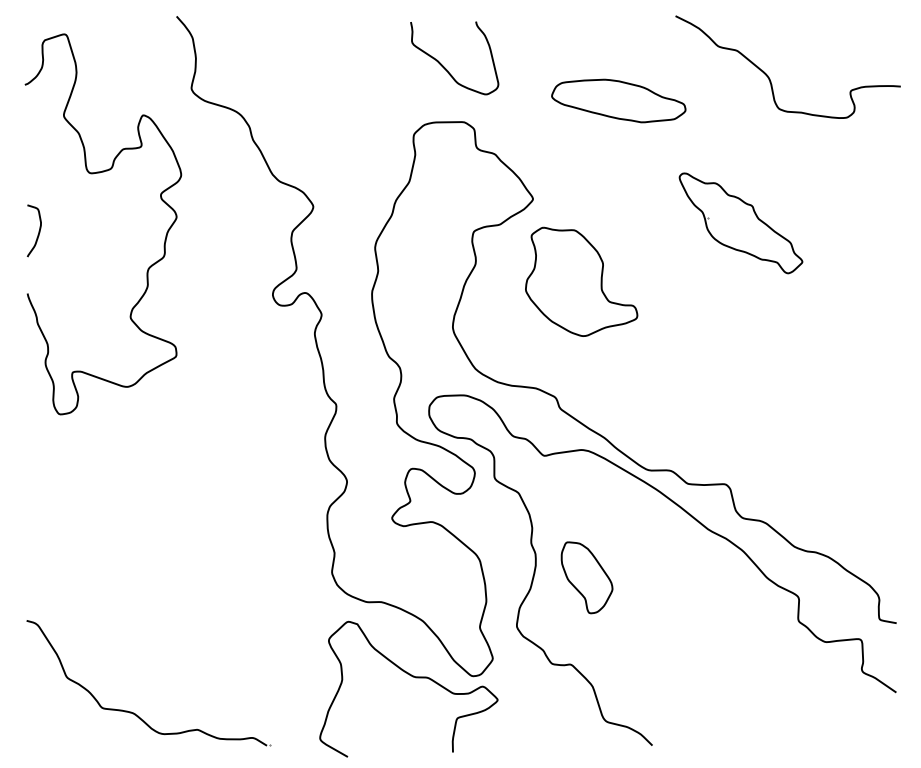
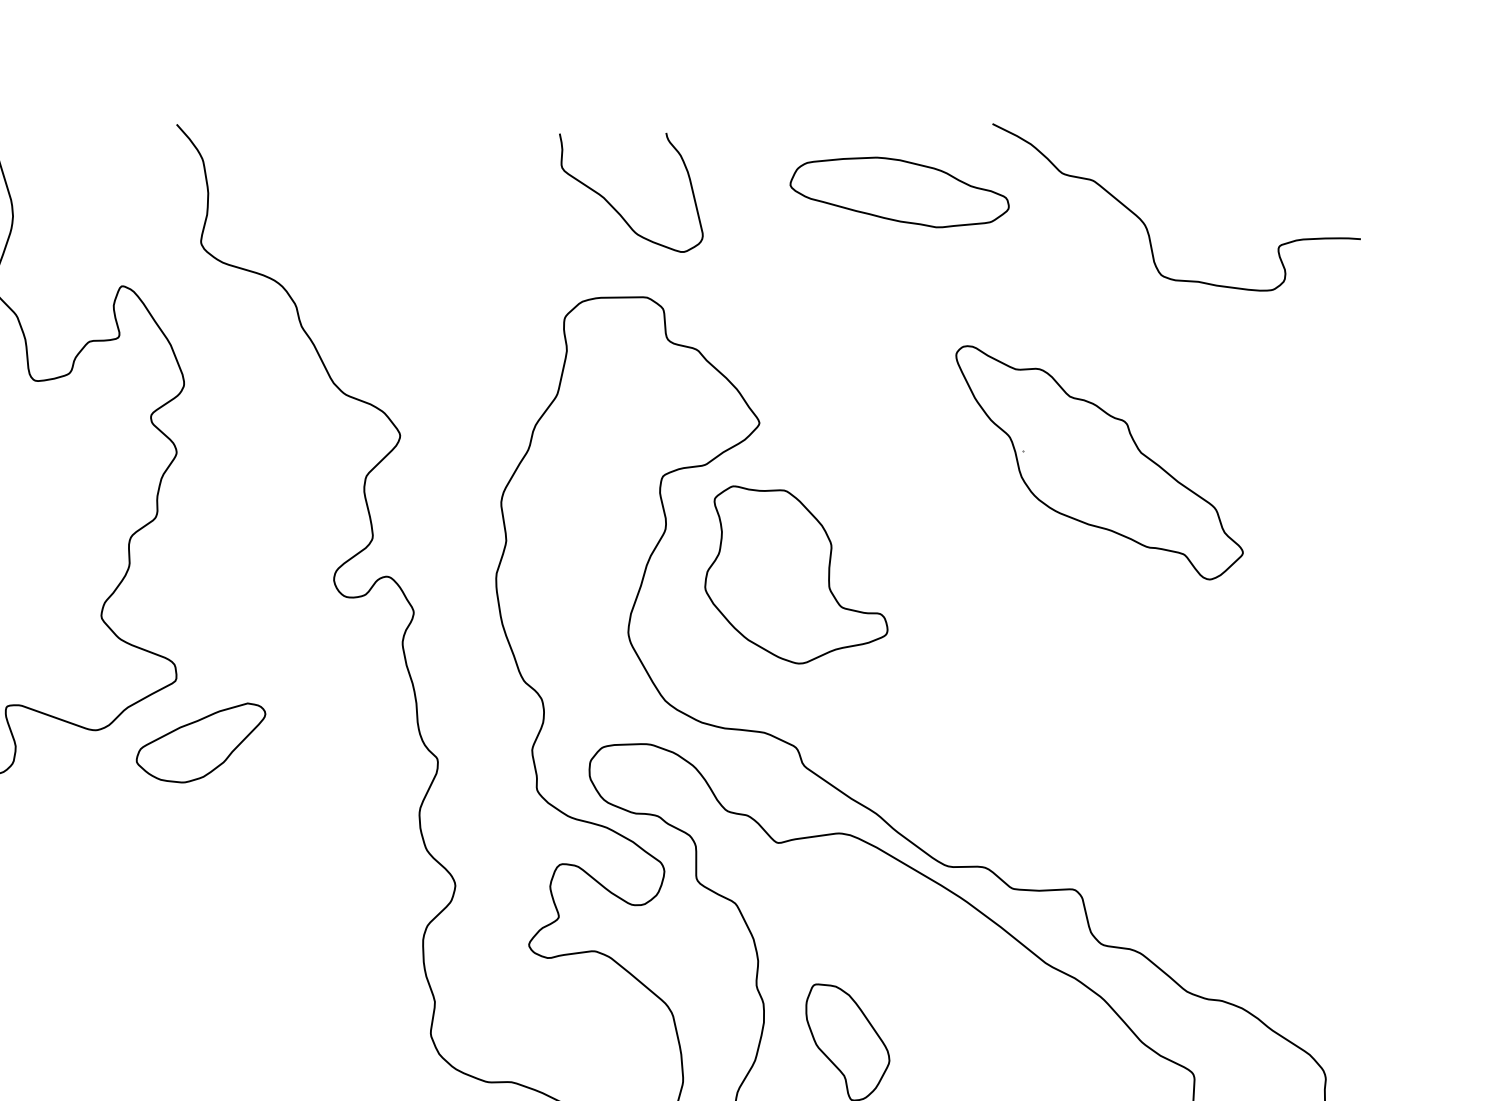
part: (618, 100) -> (899, 191), moved
part: (740, 223) -> (1098, 463), size x1.43
part: (581, 281) -> (796, 574), moved
part: (191, 394) -> (200, 742), added

